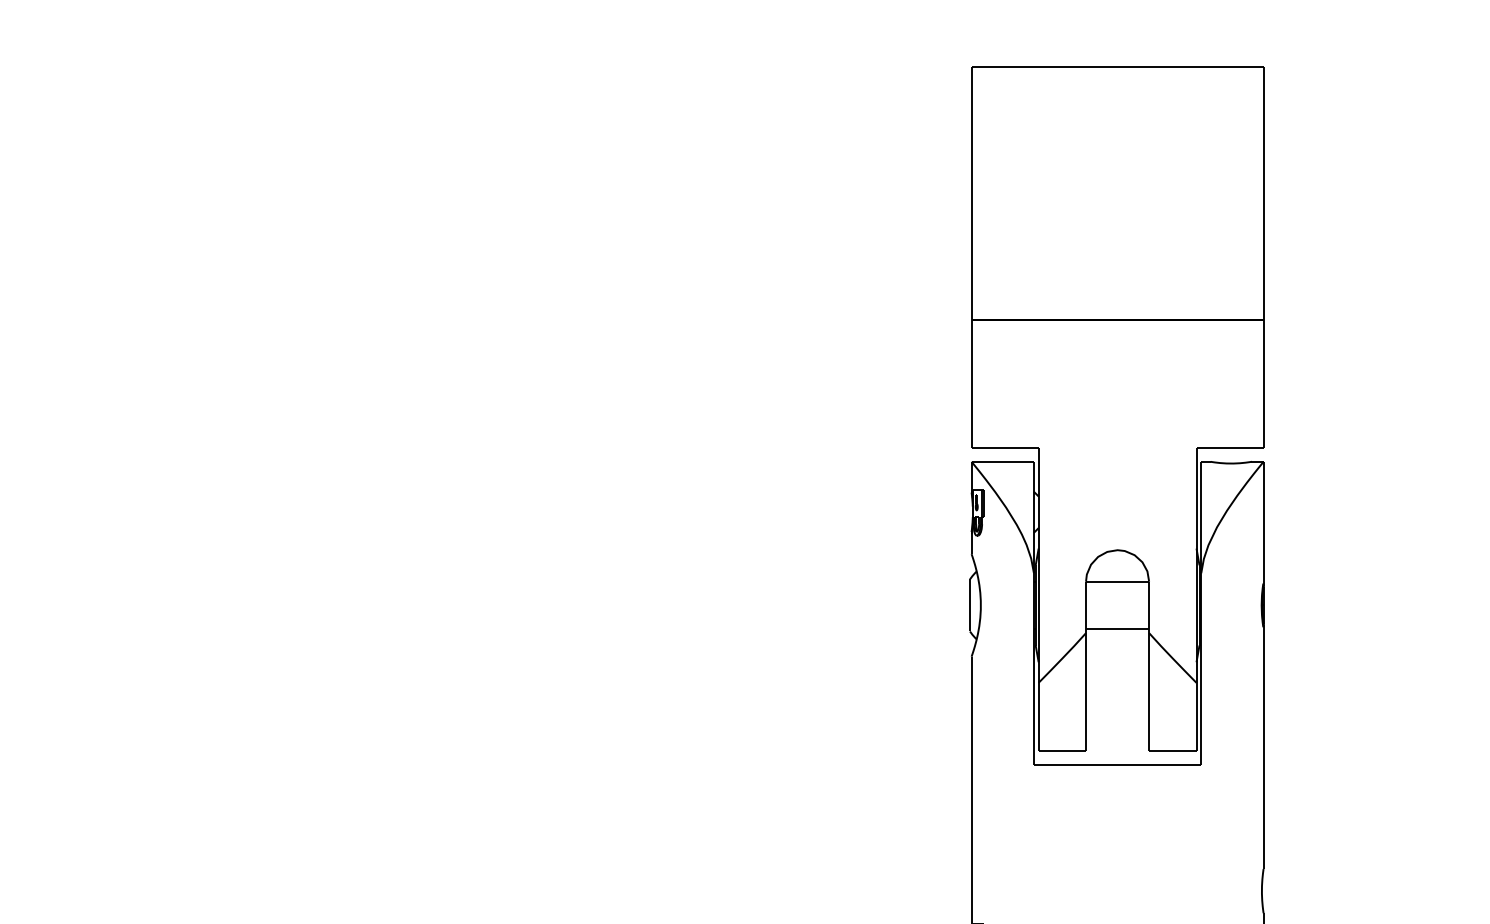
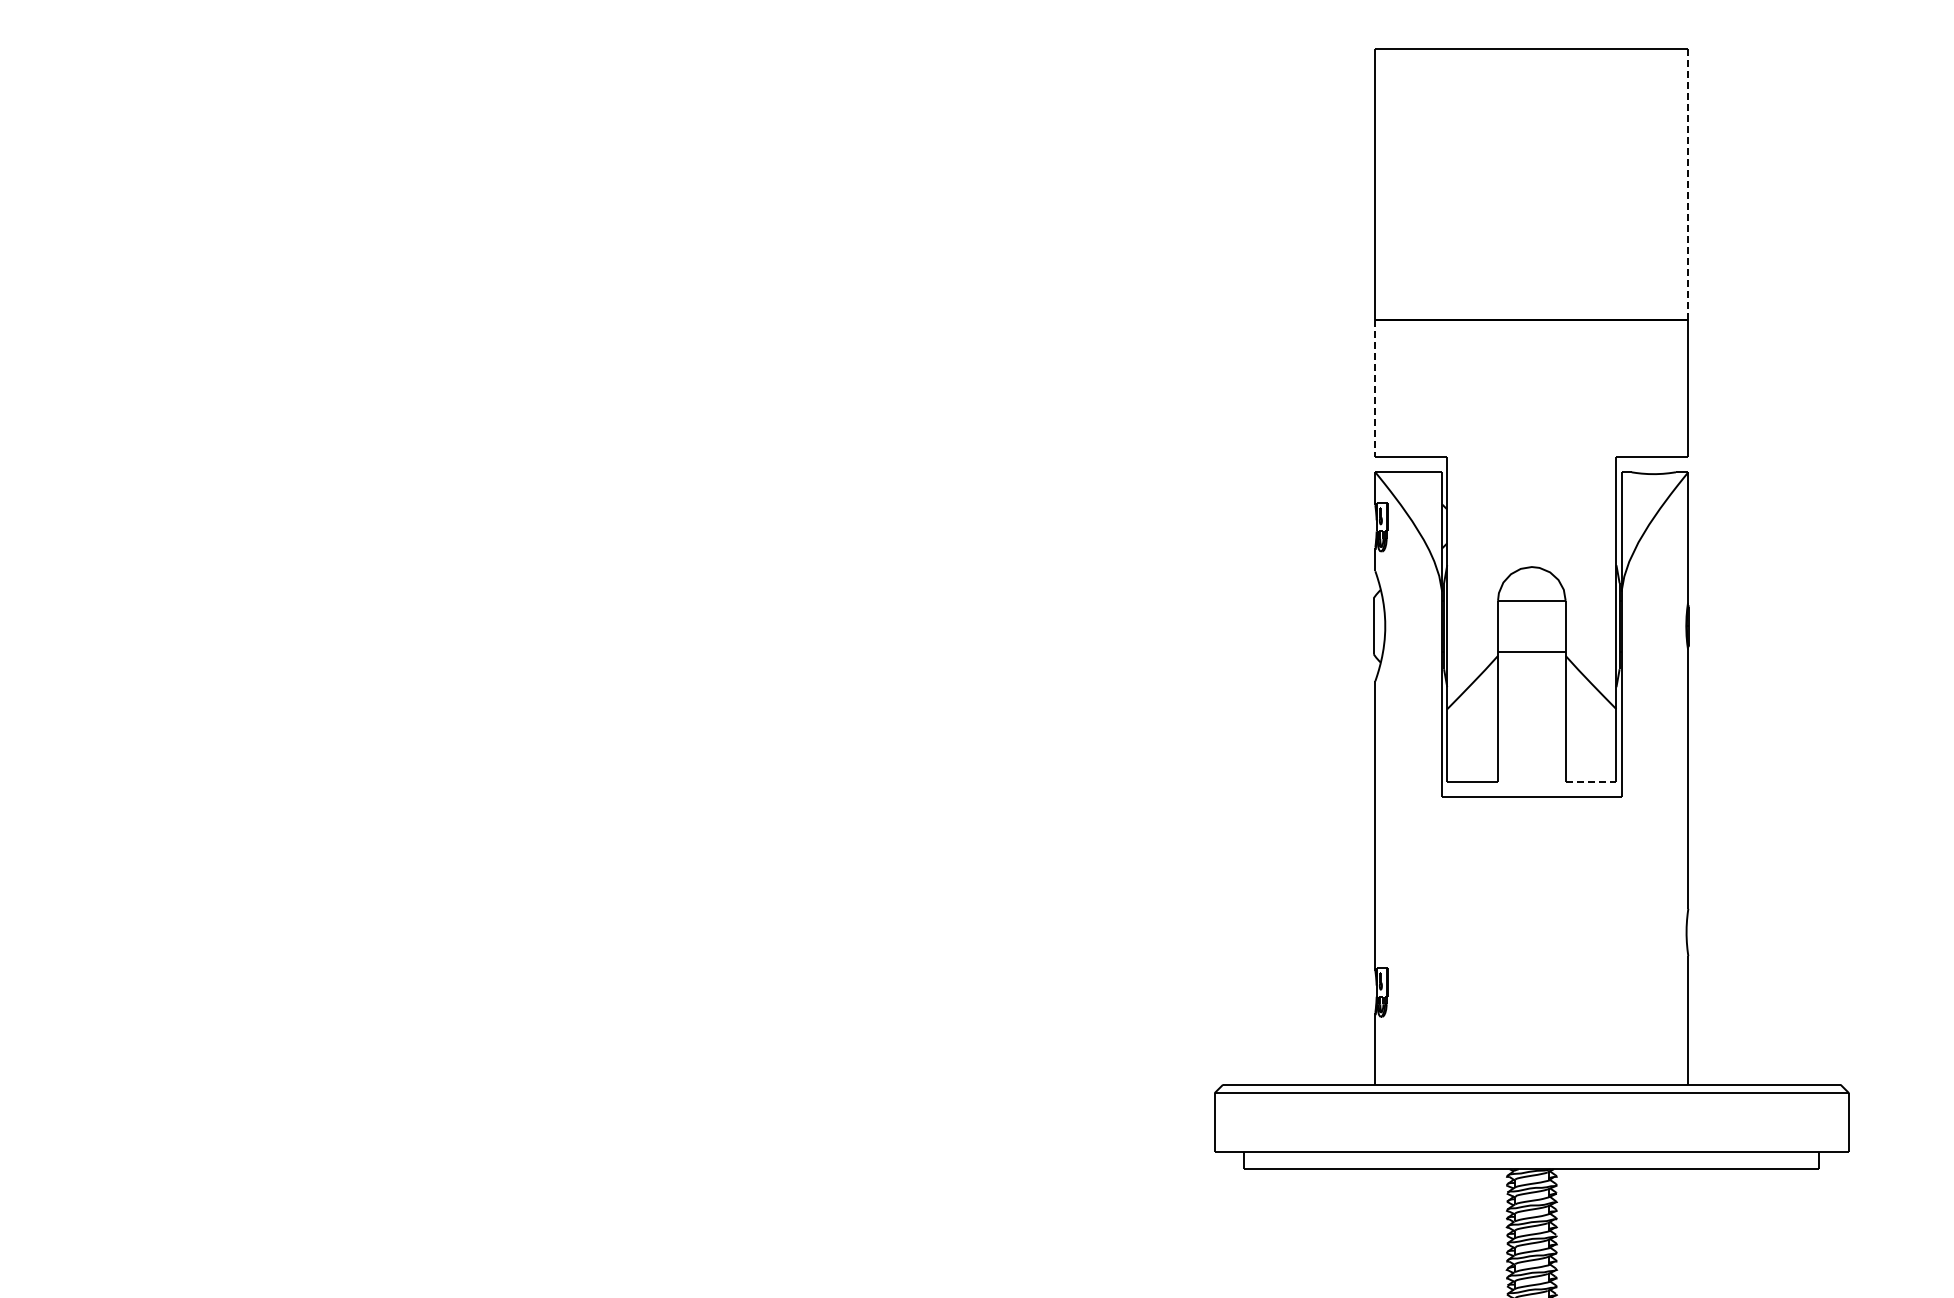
line: (1263, 193) -> (1688, 184), solid -> dashed
line: (971, 383) -> (1375, 388), solid -> dashed
line: (1173, 750) -> (1591, 781), solid -> dashed

